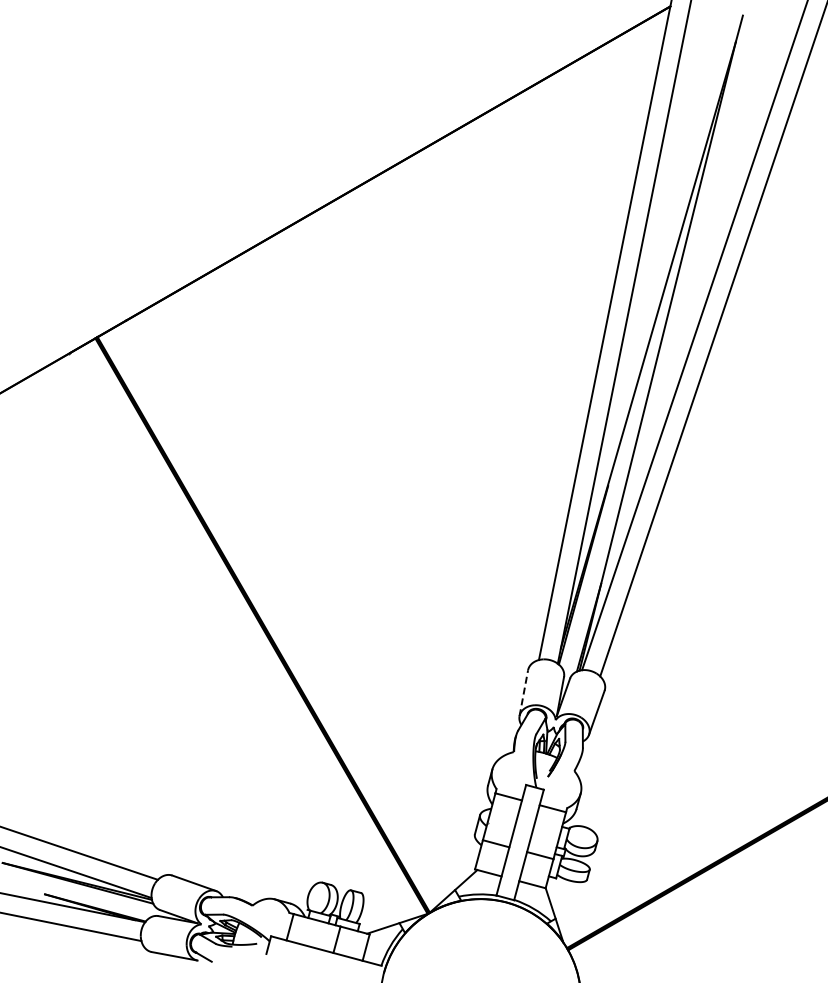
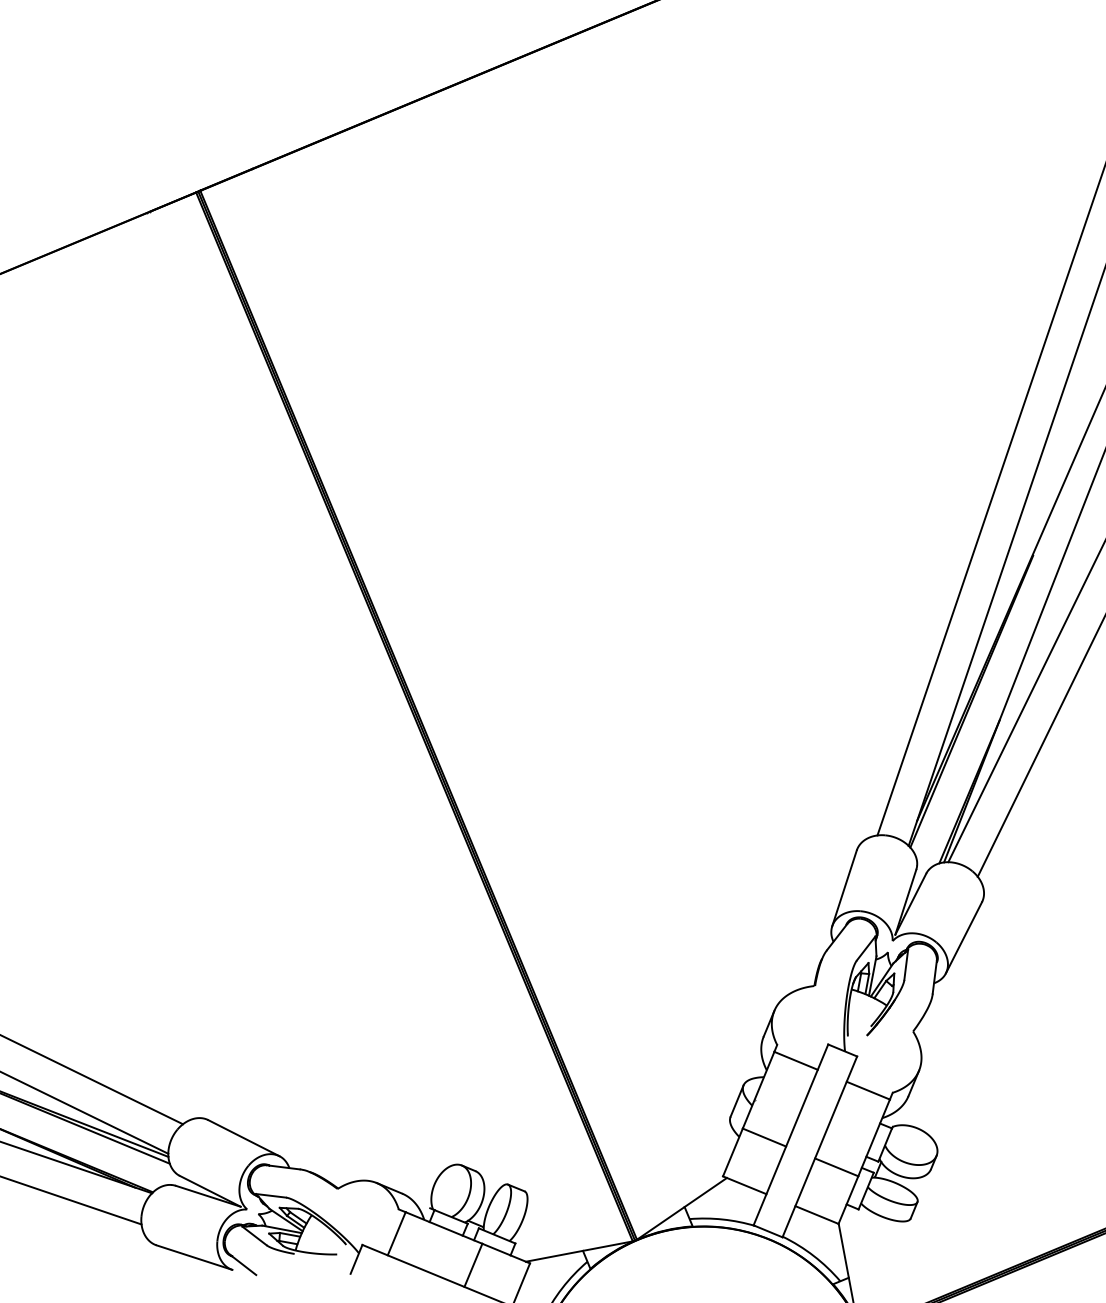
line: (523, 692) -> (844, 887), dashed -> solid

